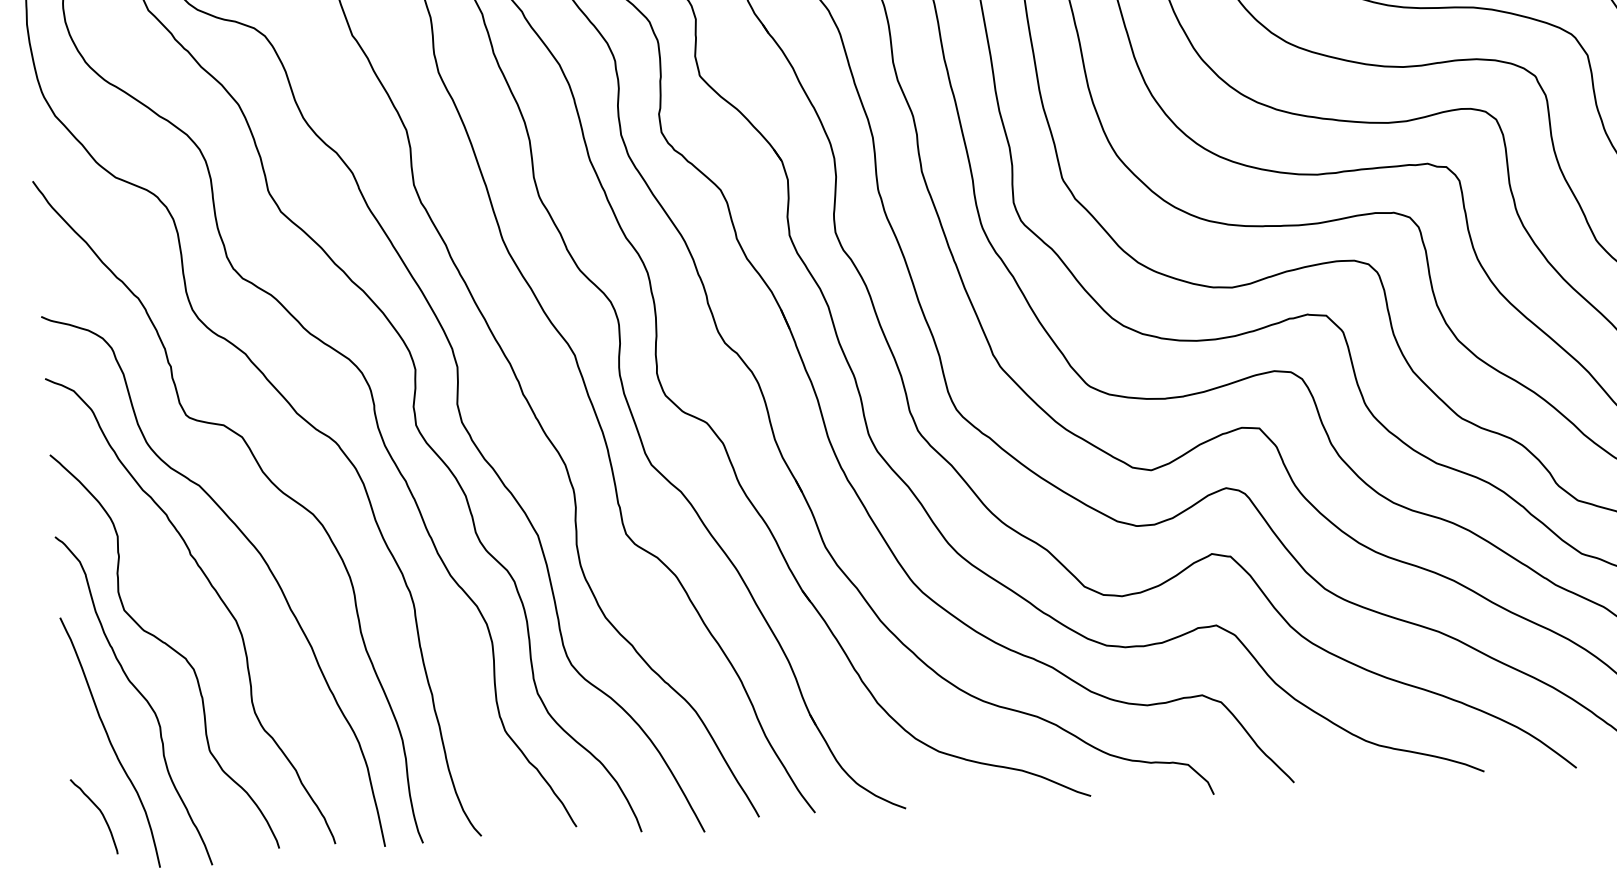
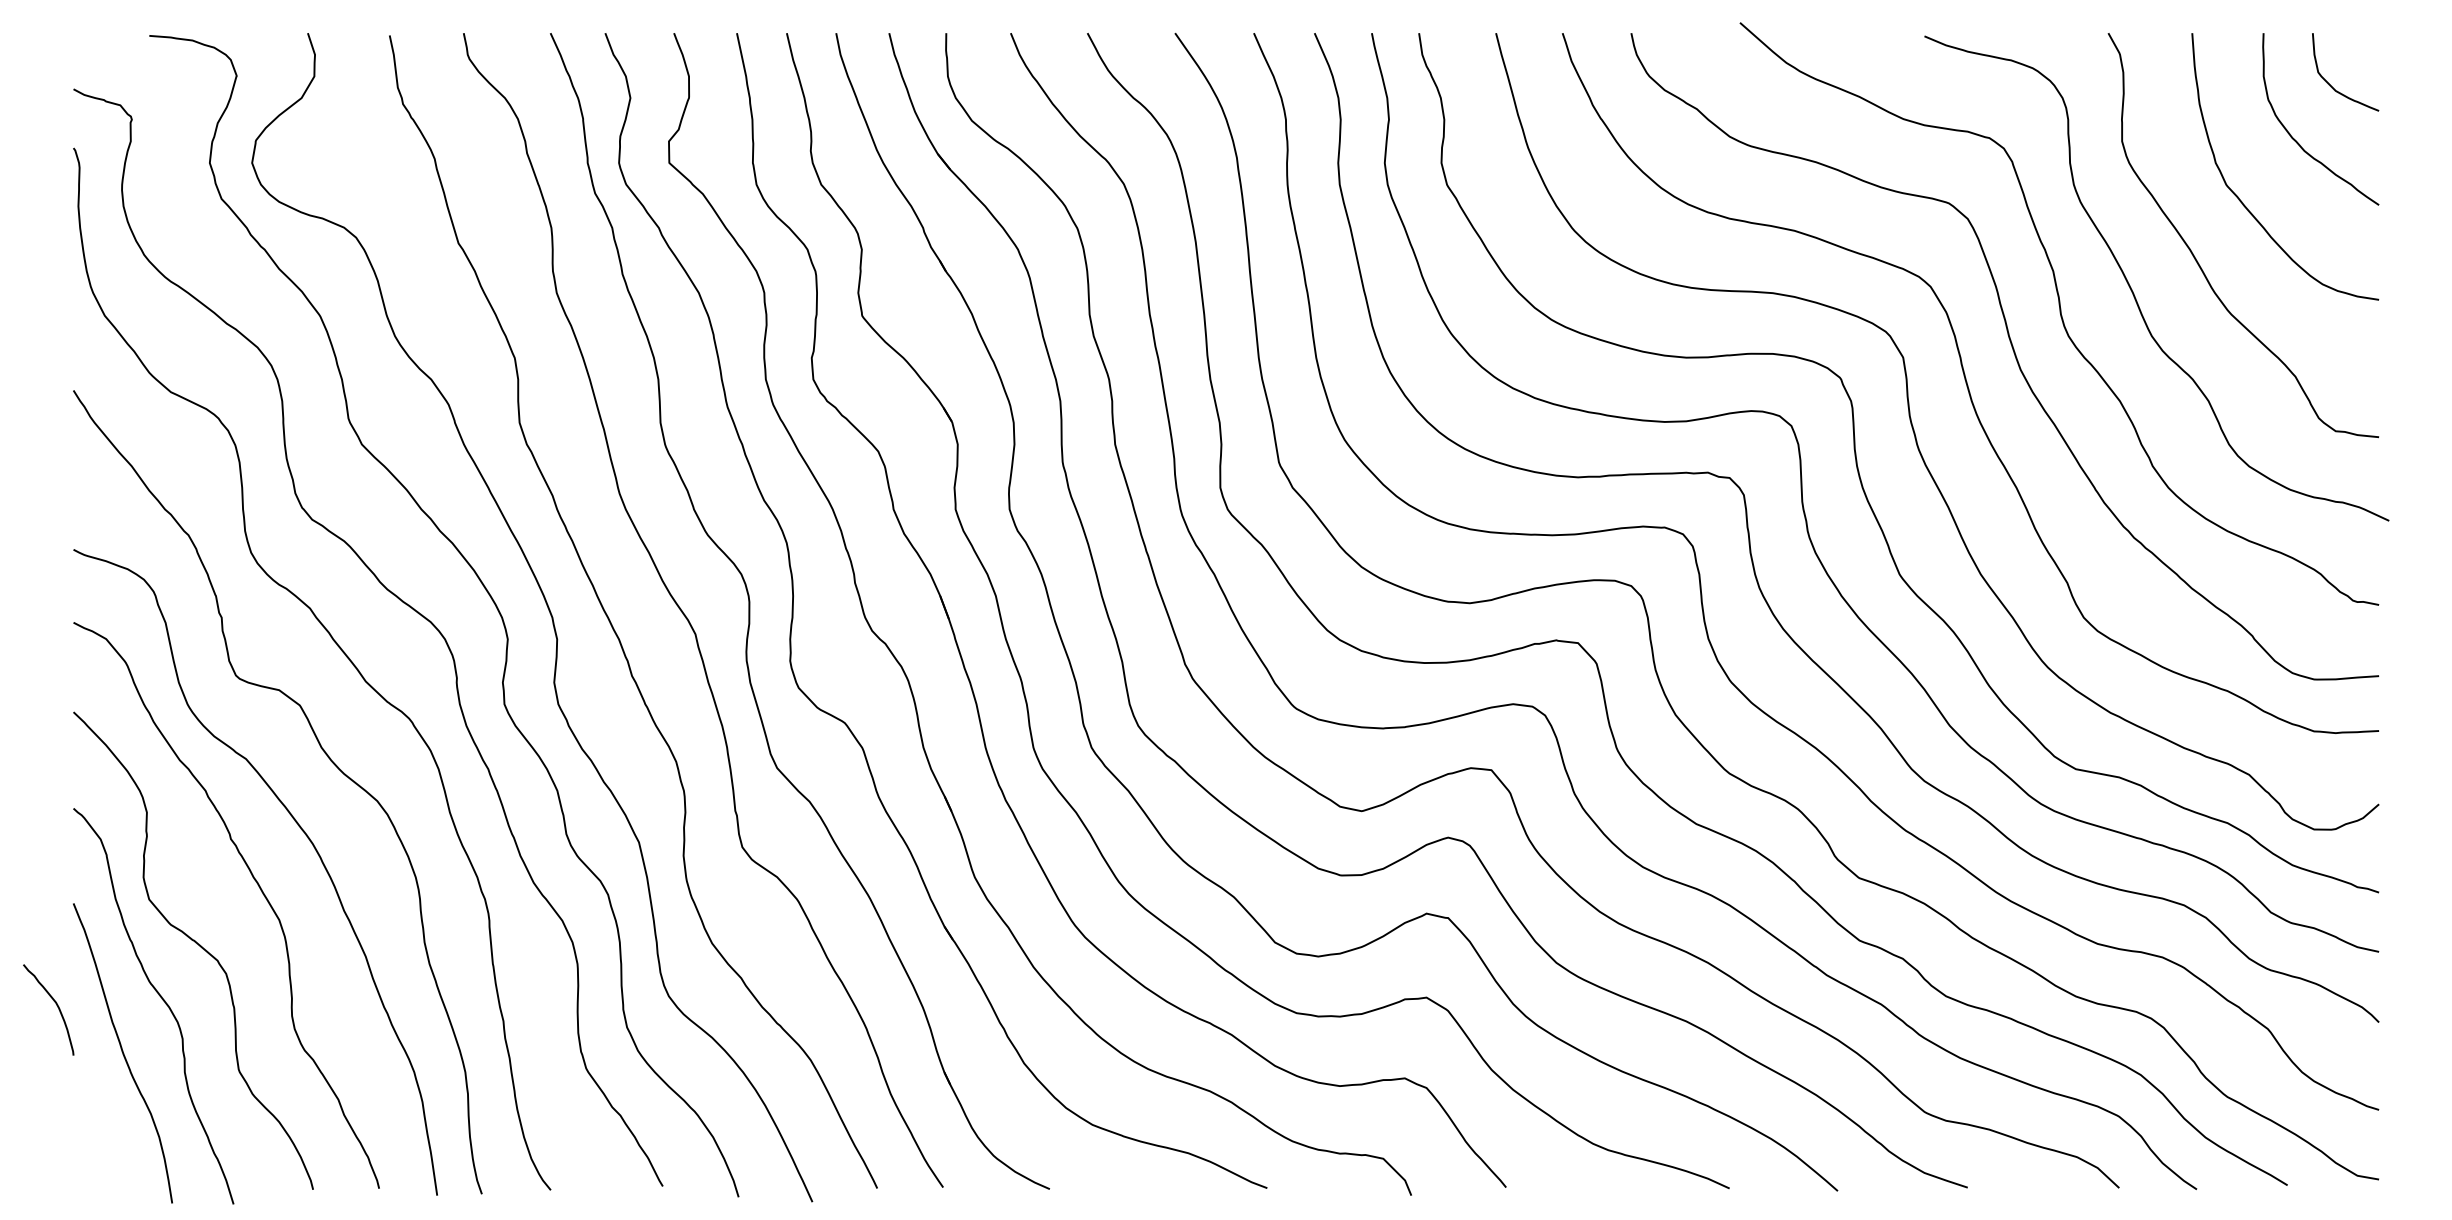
curve: (100, 812) -> (56, 1005), moved

